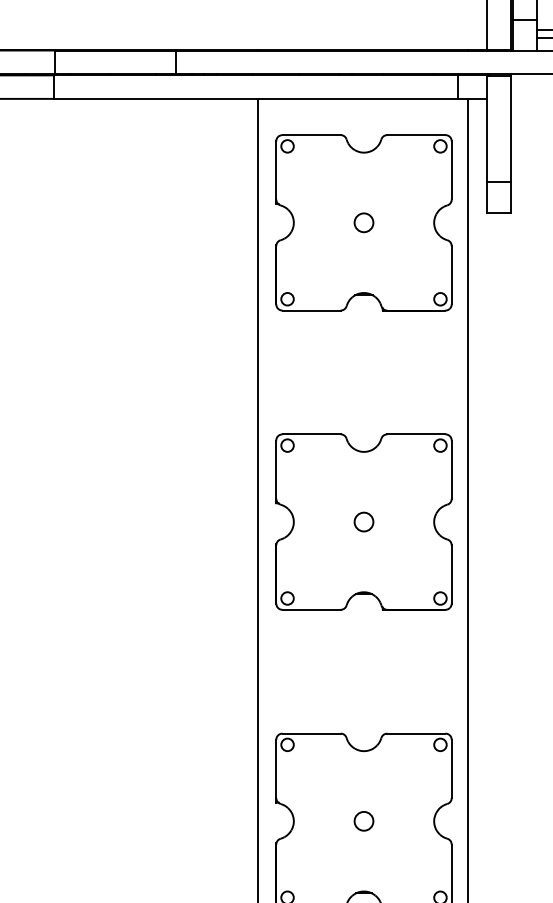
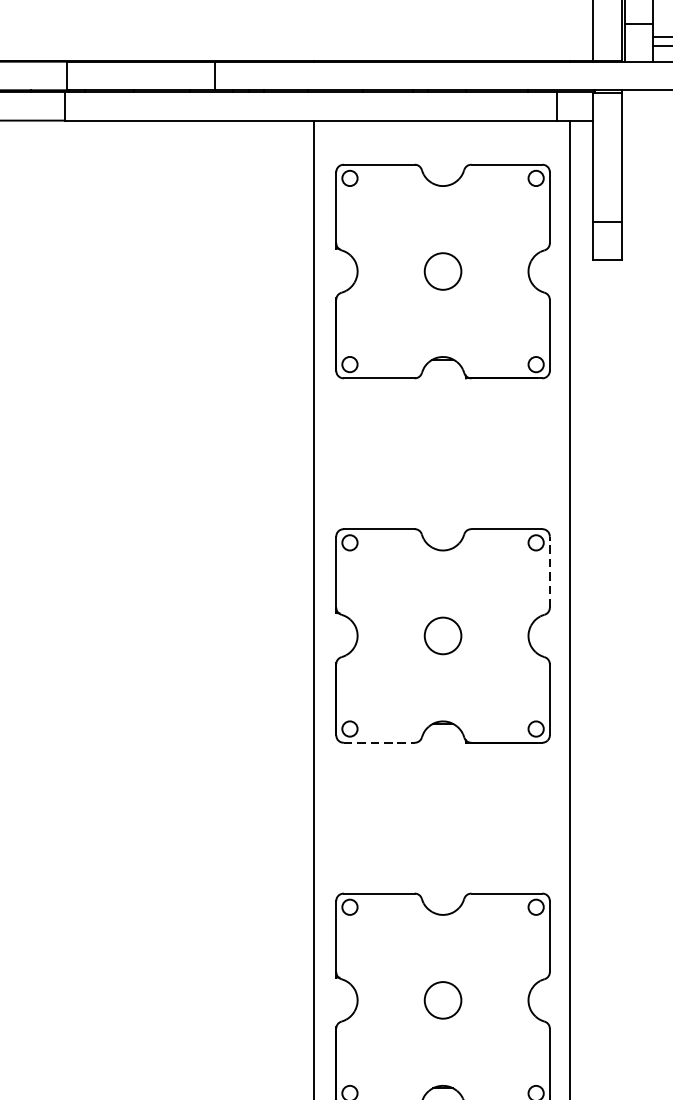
circle: (363, 222) -> (442, 271), size x1.6
line: (451, 469) -> (549, 571), solid -> dashed
circle: (363, 521) -> (442, 635), size x1.6
line: (312, 609) -> (380, 742), solid -> dashed
circle: (363, 820) -> (442, 999), size x1.6

